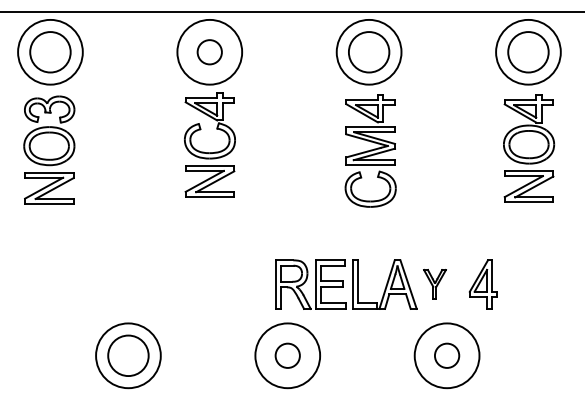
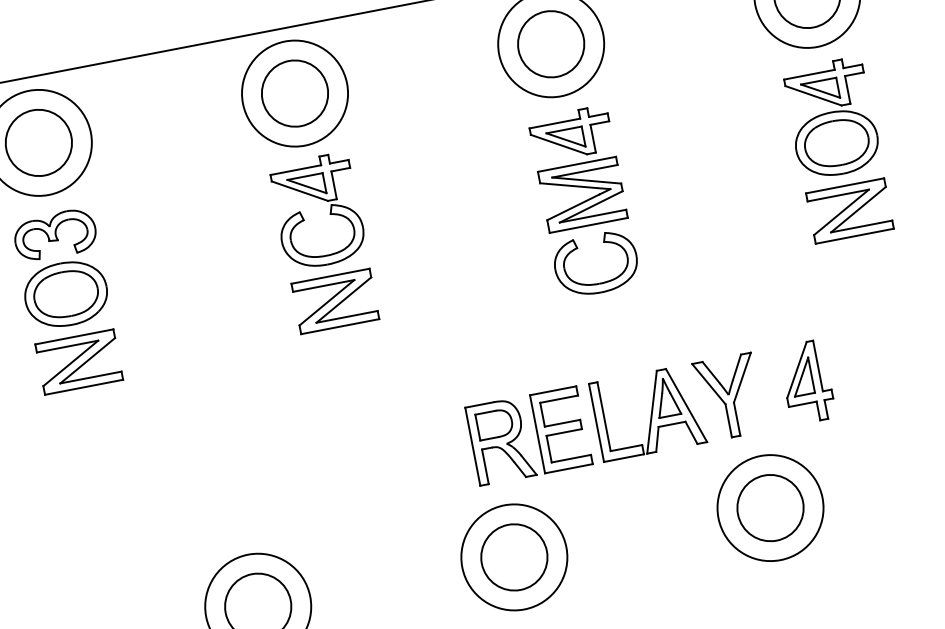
circle: (209, 52) -> (294, 94), size x1.67
part: (434, 284) -> (728, 397), size x1.67
circle: (287, 355) -> (513, 557), size x1.67
circle: (446, 355) -> (769, 507), size x1.67

